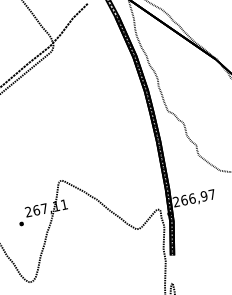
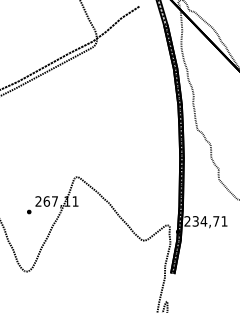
text: (197, 197) -> (209, 221), 266,97 -> 234,71

